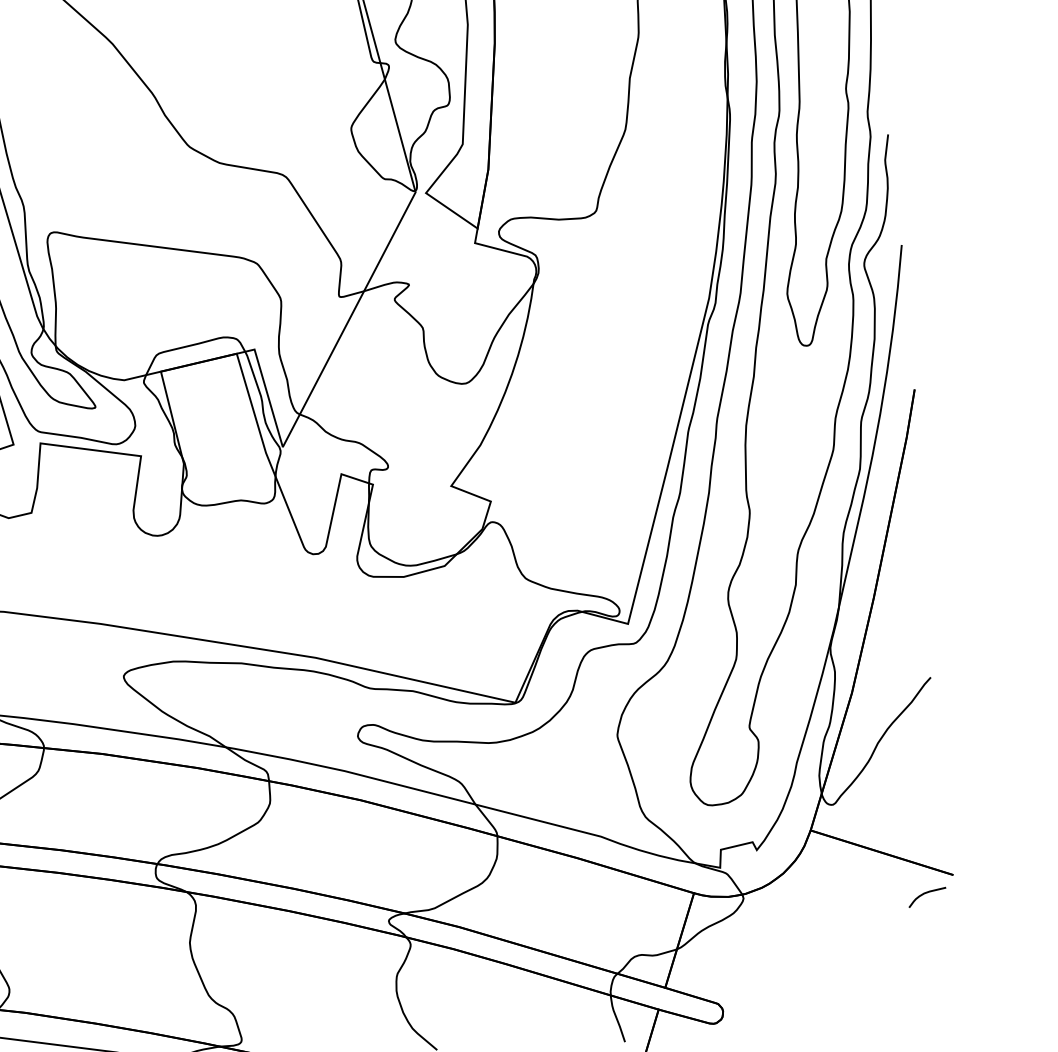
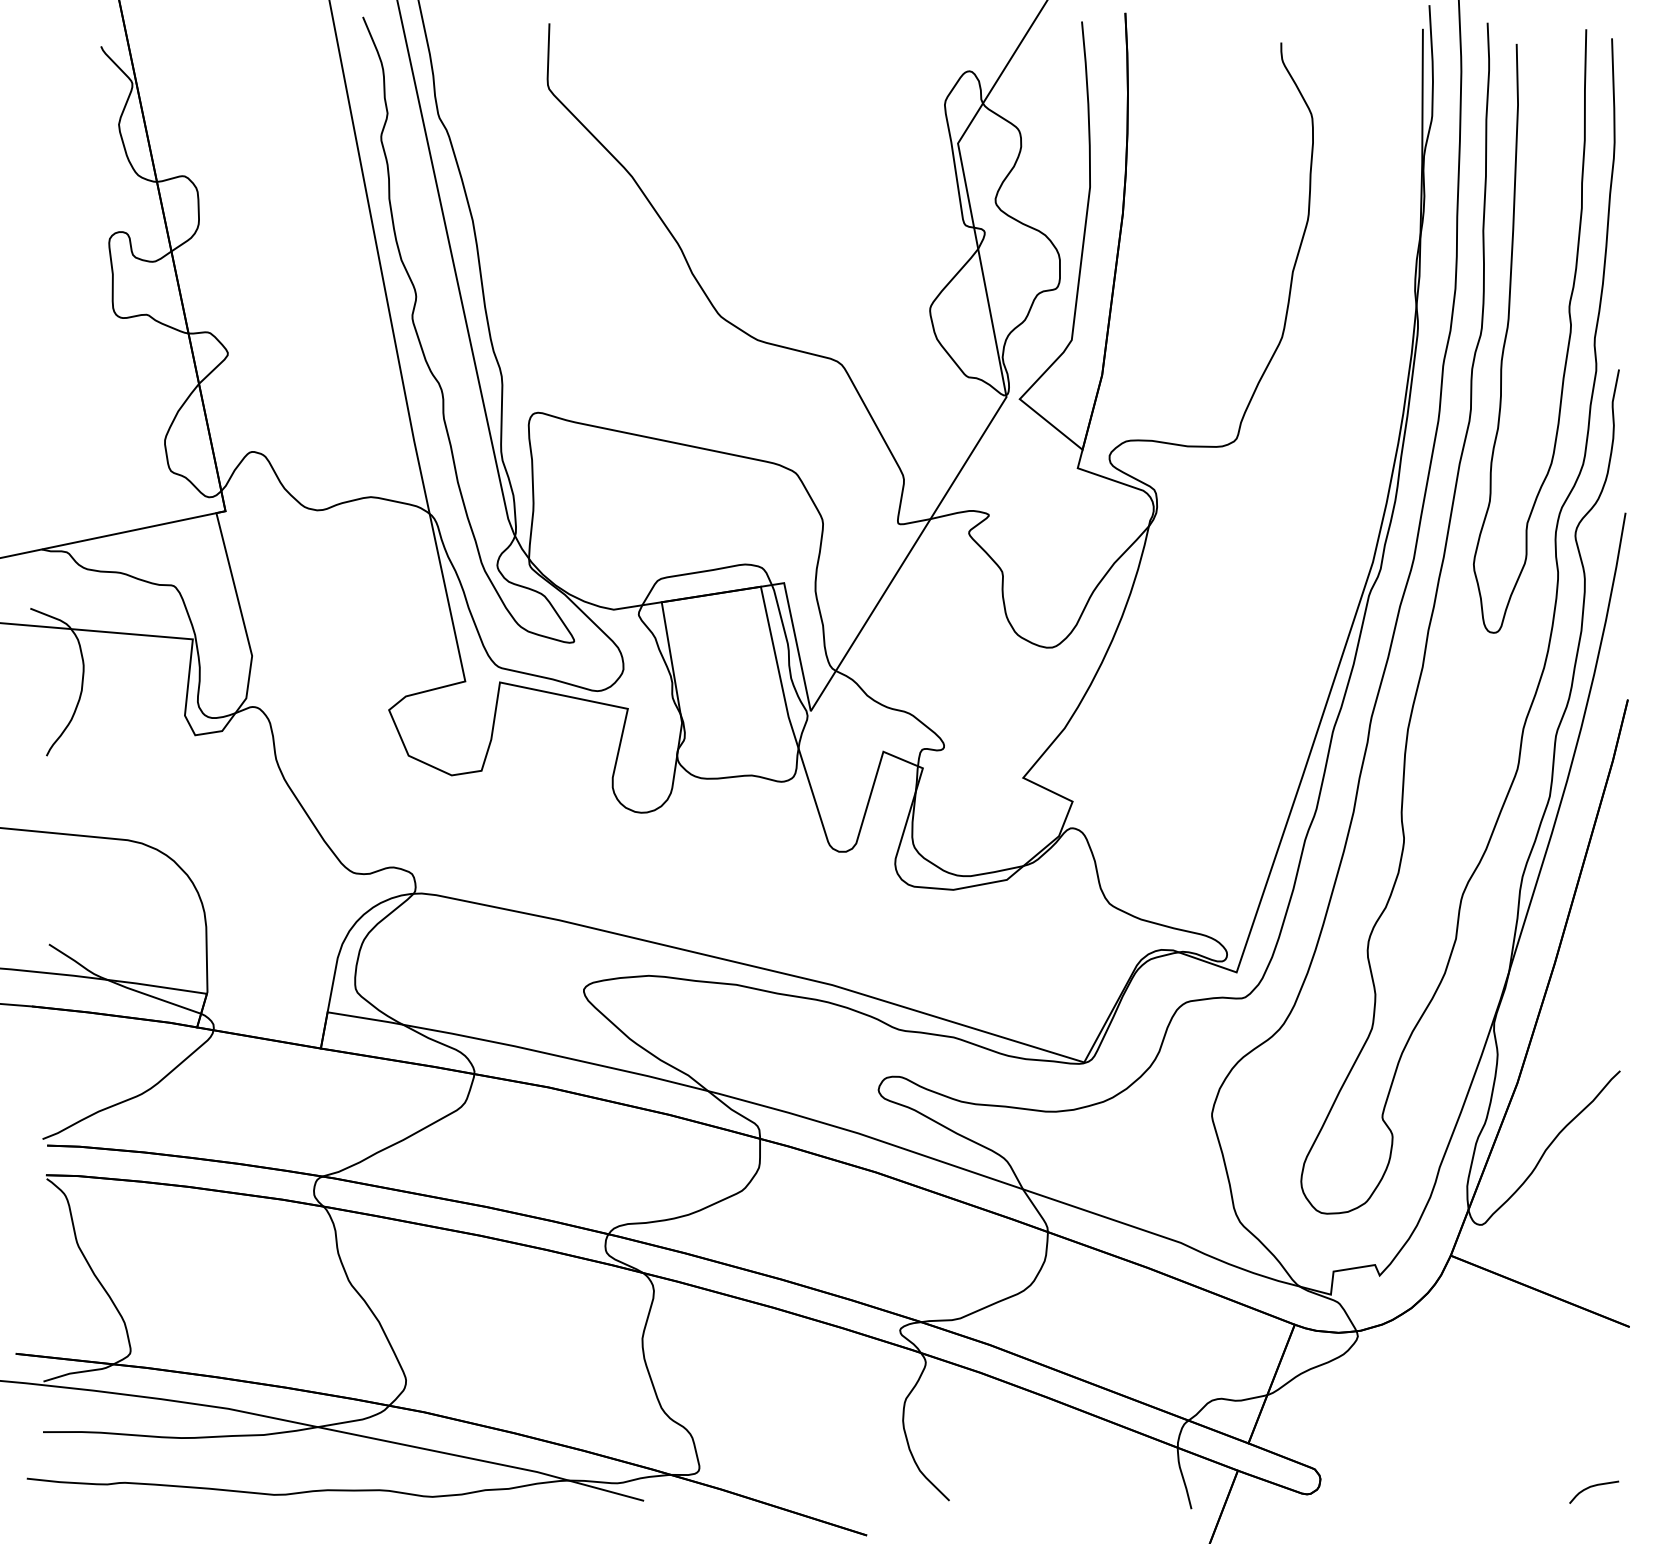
curve: (925, 893) -> (1592, 1487), moved

